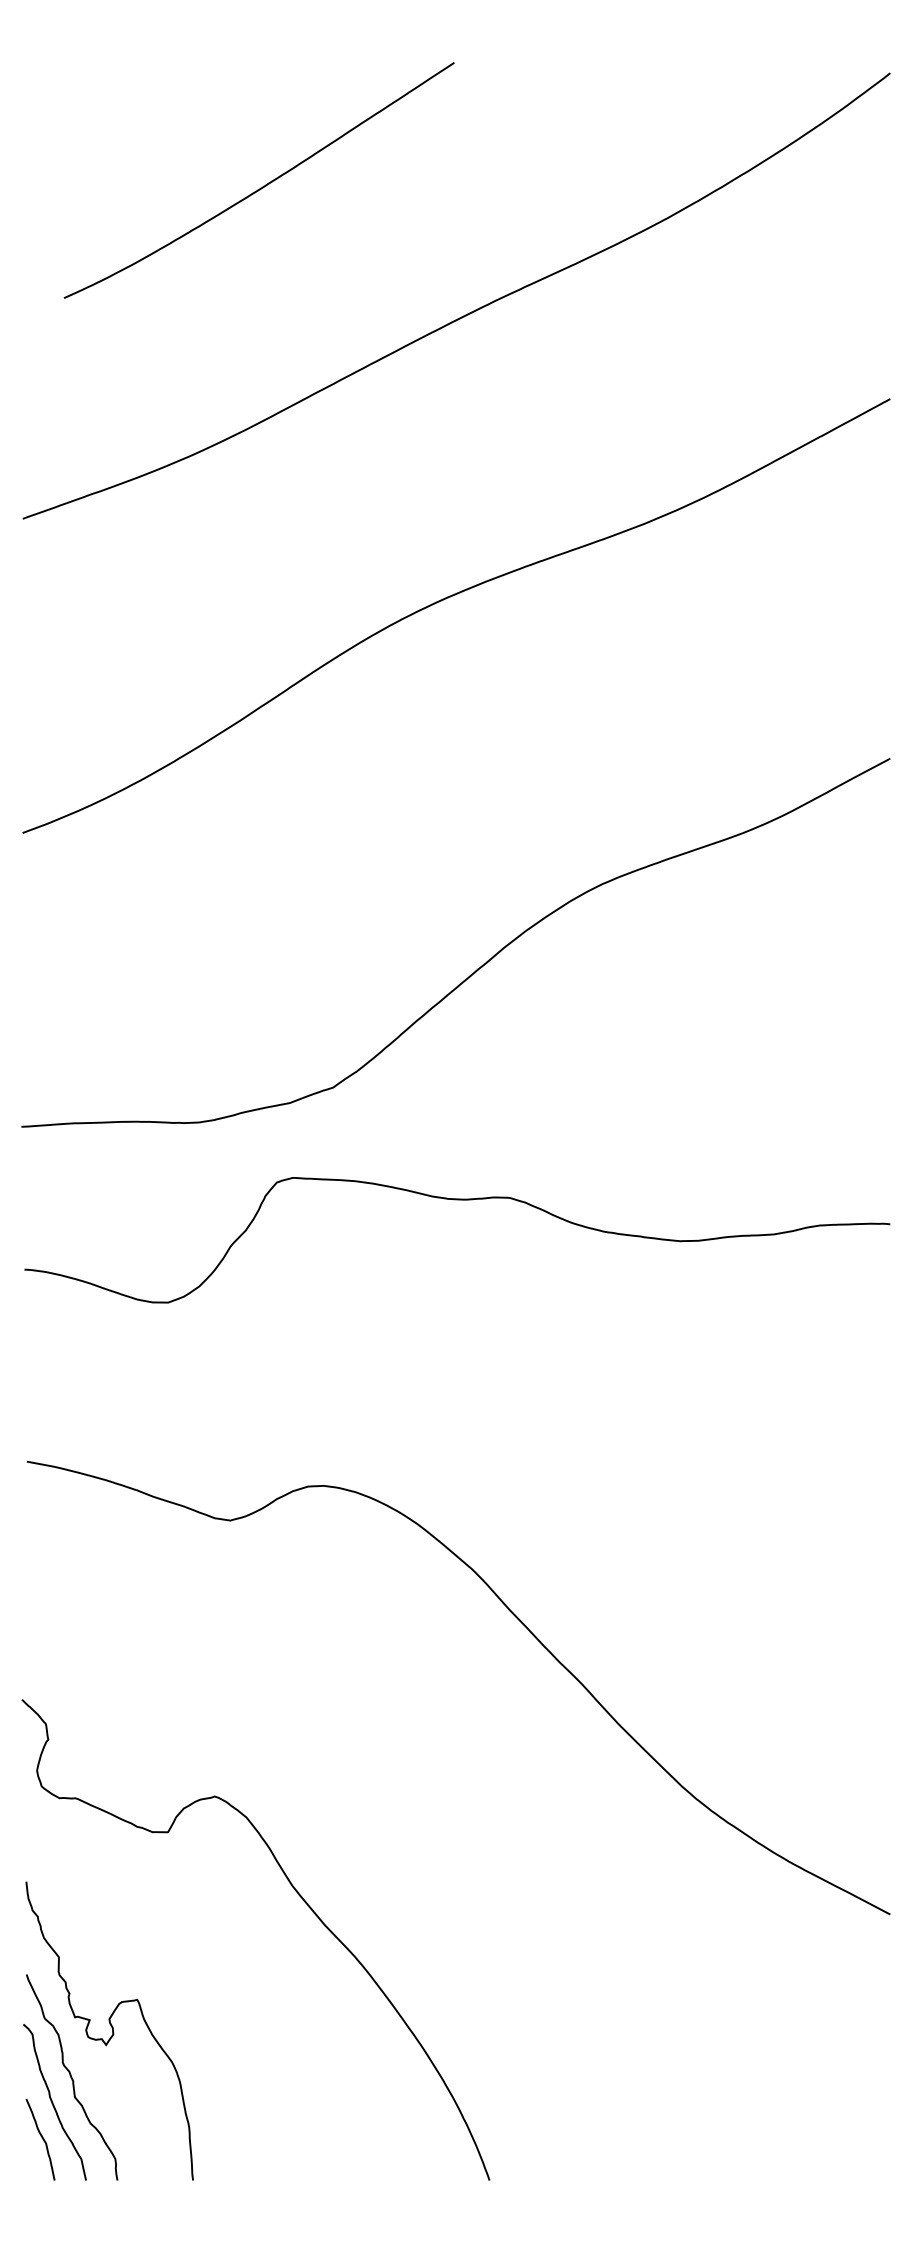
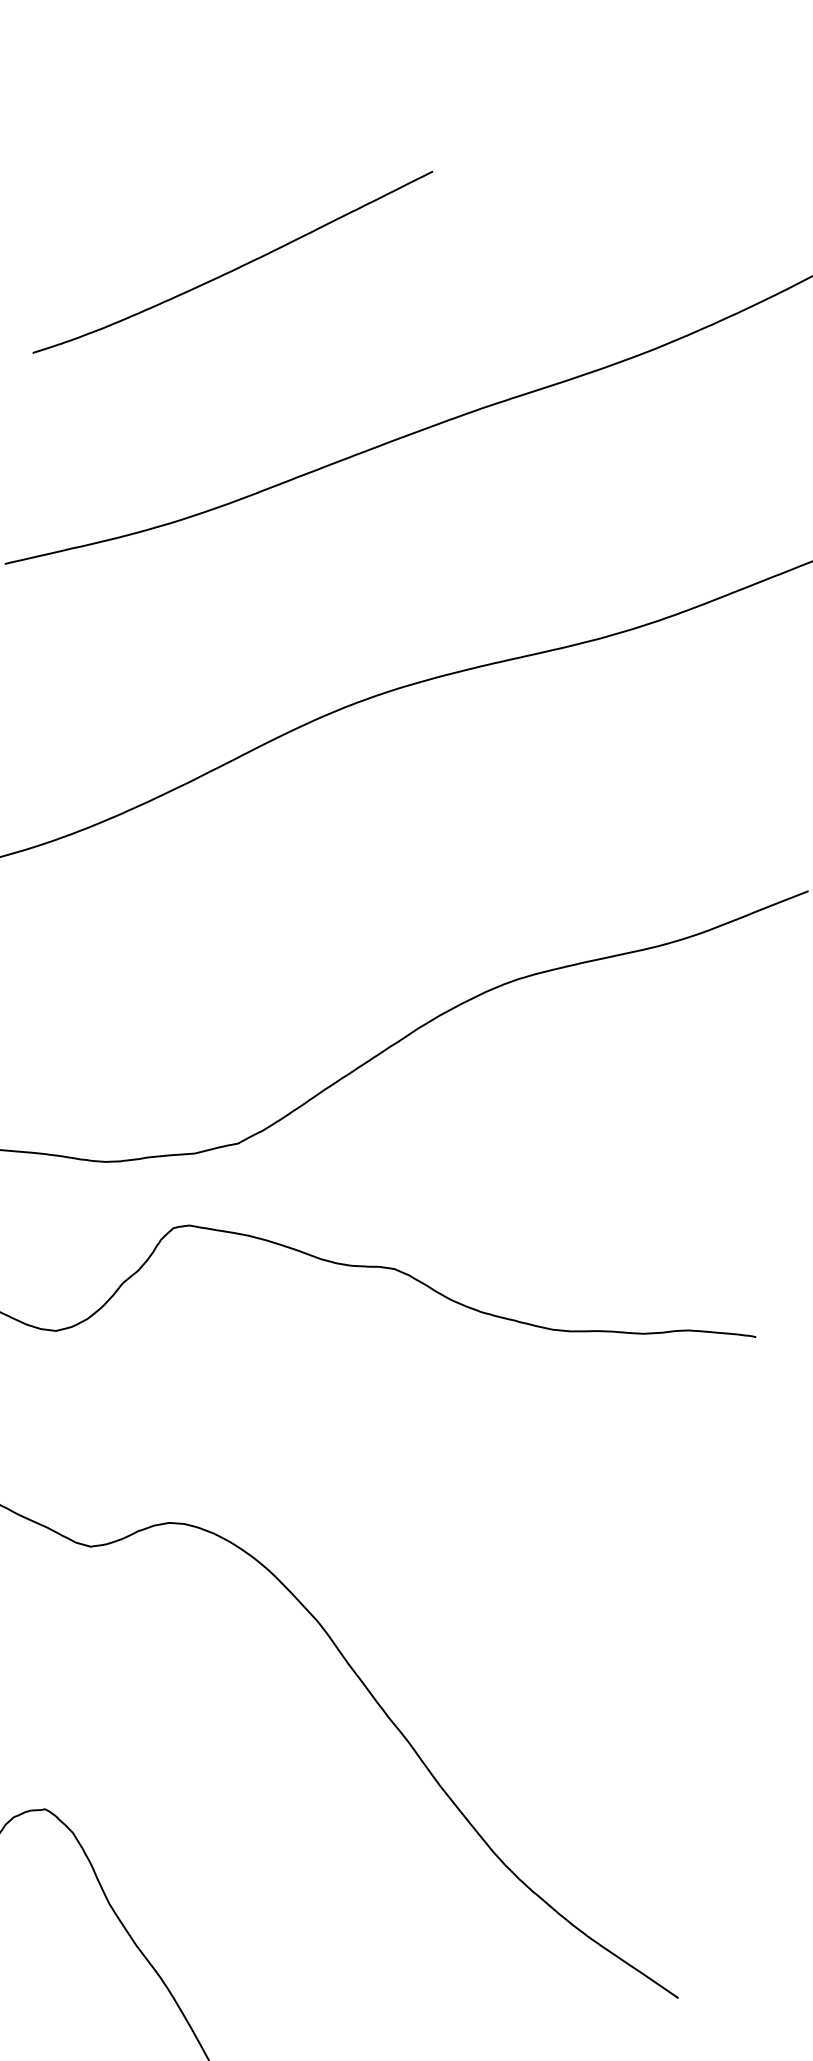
curve: (262, 186) -> (235, 268), moved

